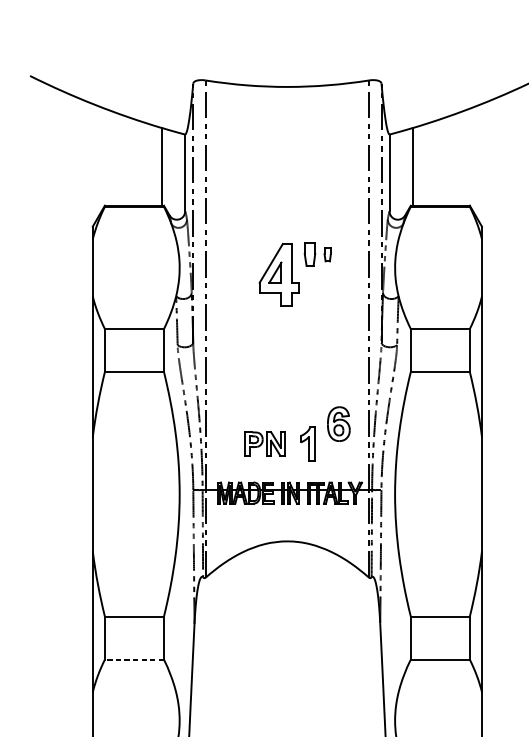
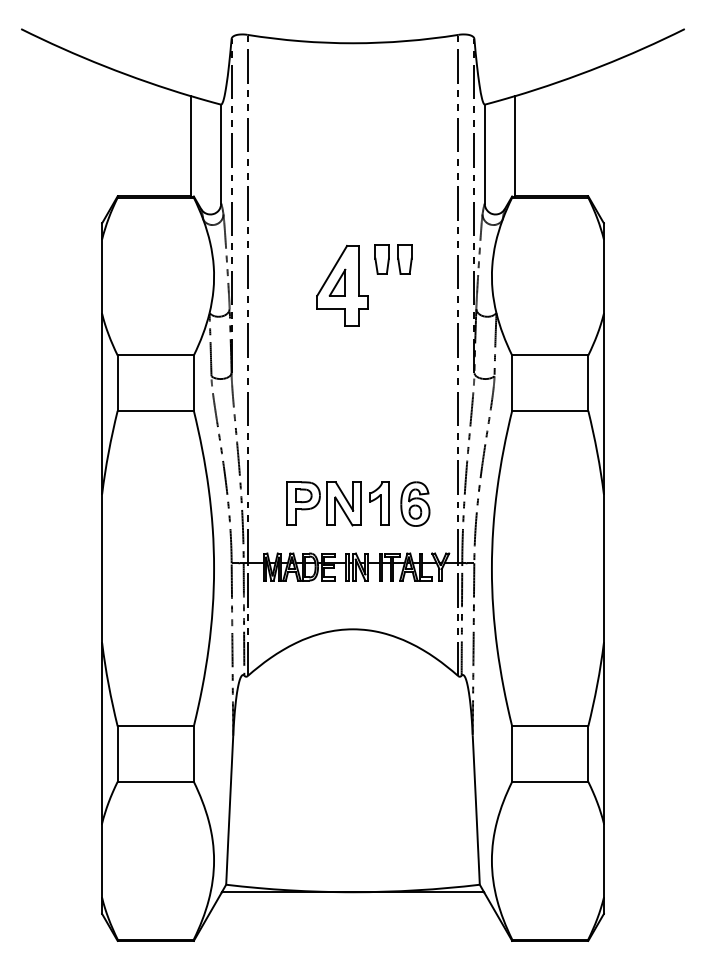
part: (327, 254) -> (404, 259), size x1.67
part: (338, 423) -> (415, 503), moved
part: (264, 443) -> (323, 503), size x1.43
line: (134, 659) -> (155, 781), dashed -> solid

